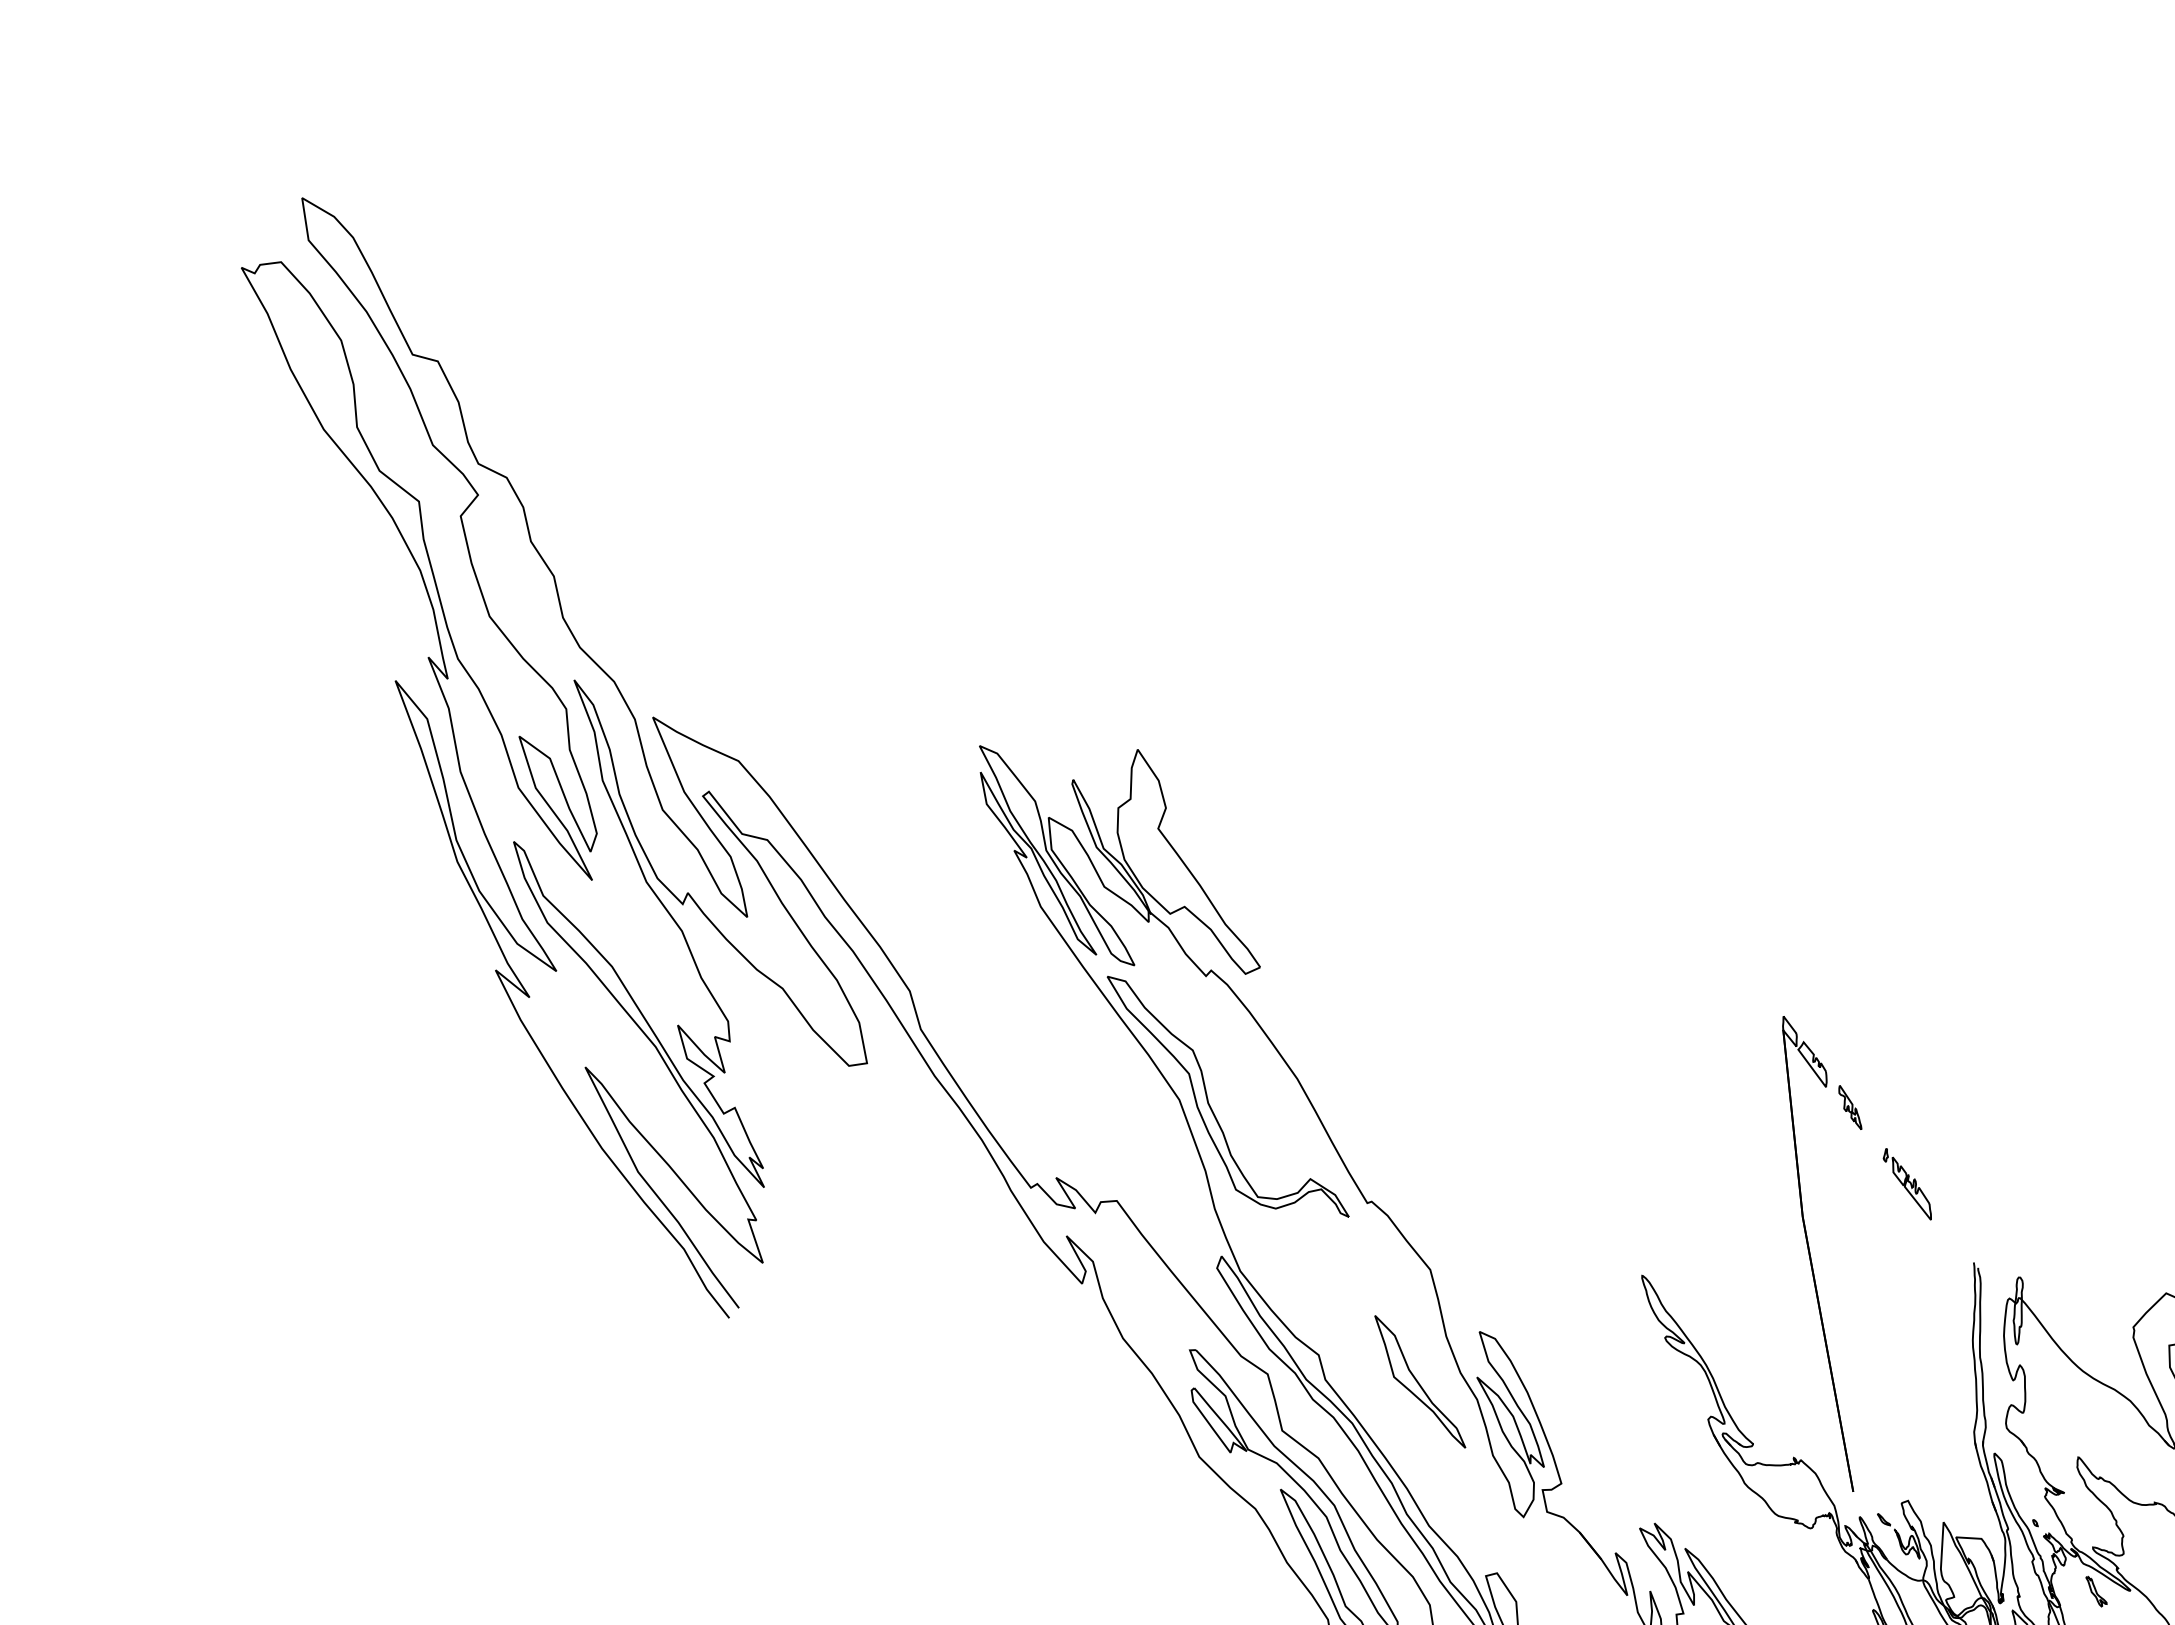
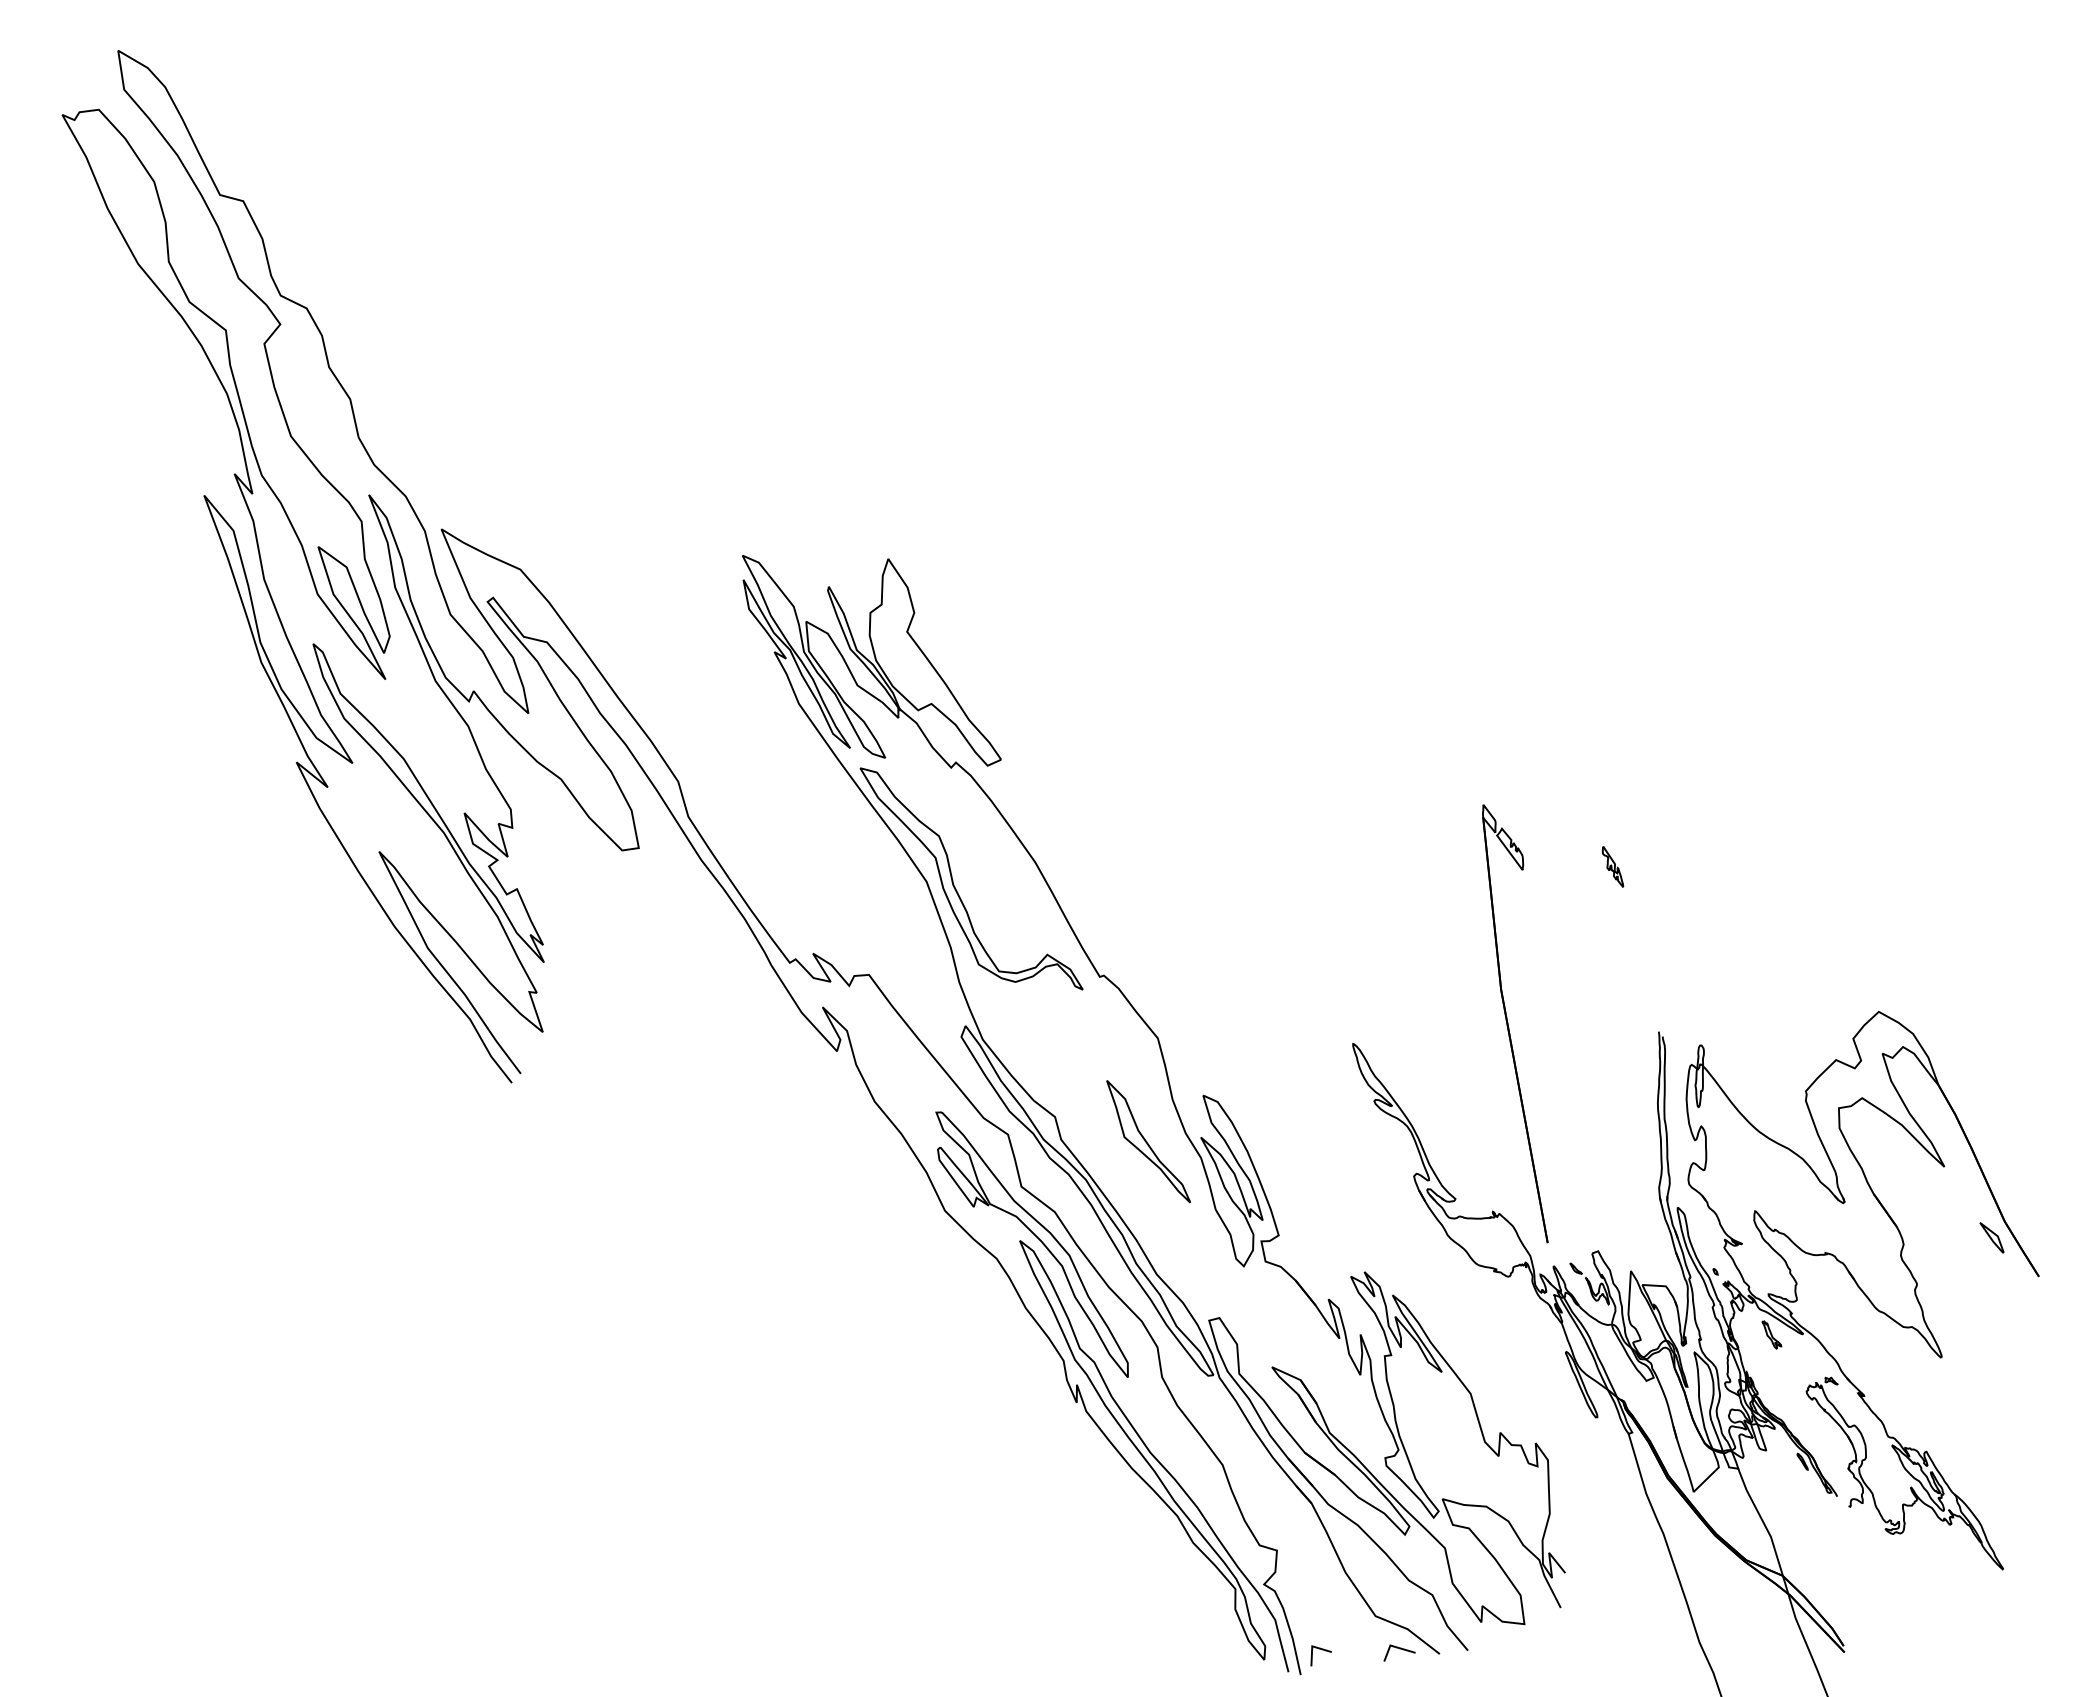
part: (1849, 1107) -> (1612, 866), moved
part: (1907, 1184) -> (1597, 959), removed

